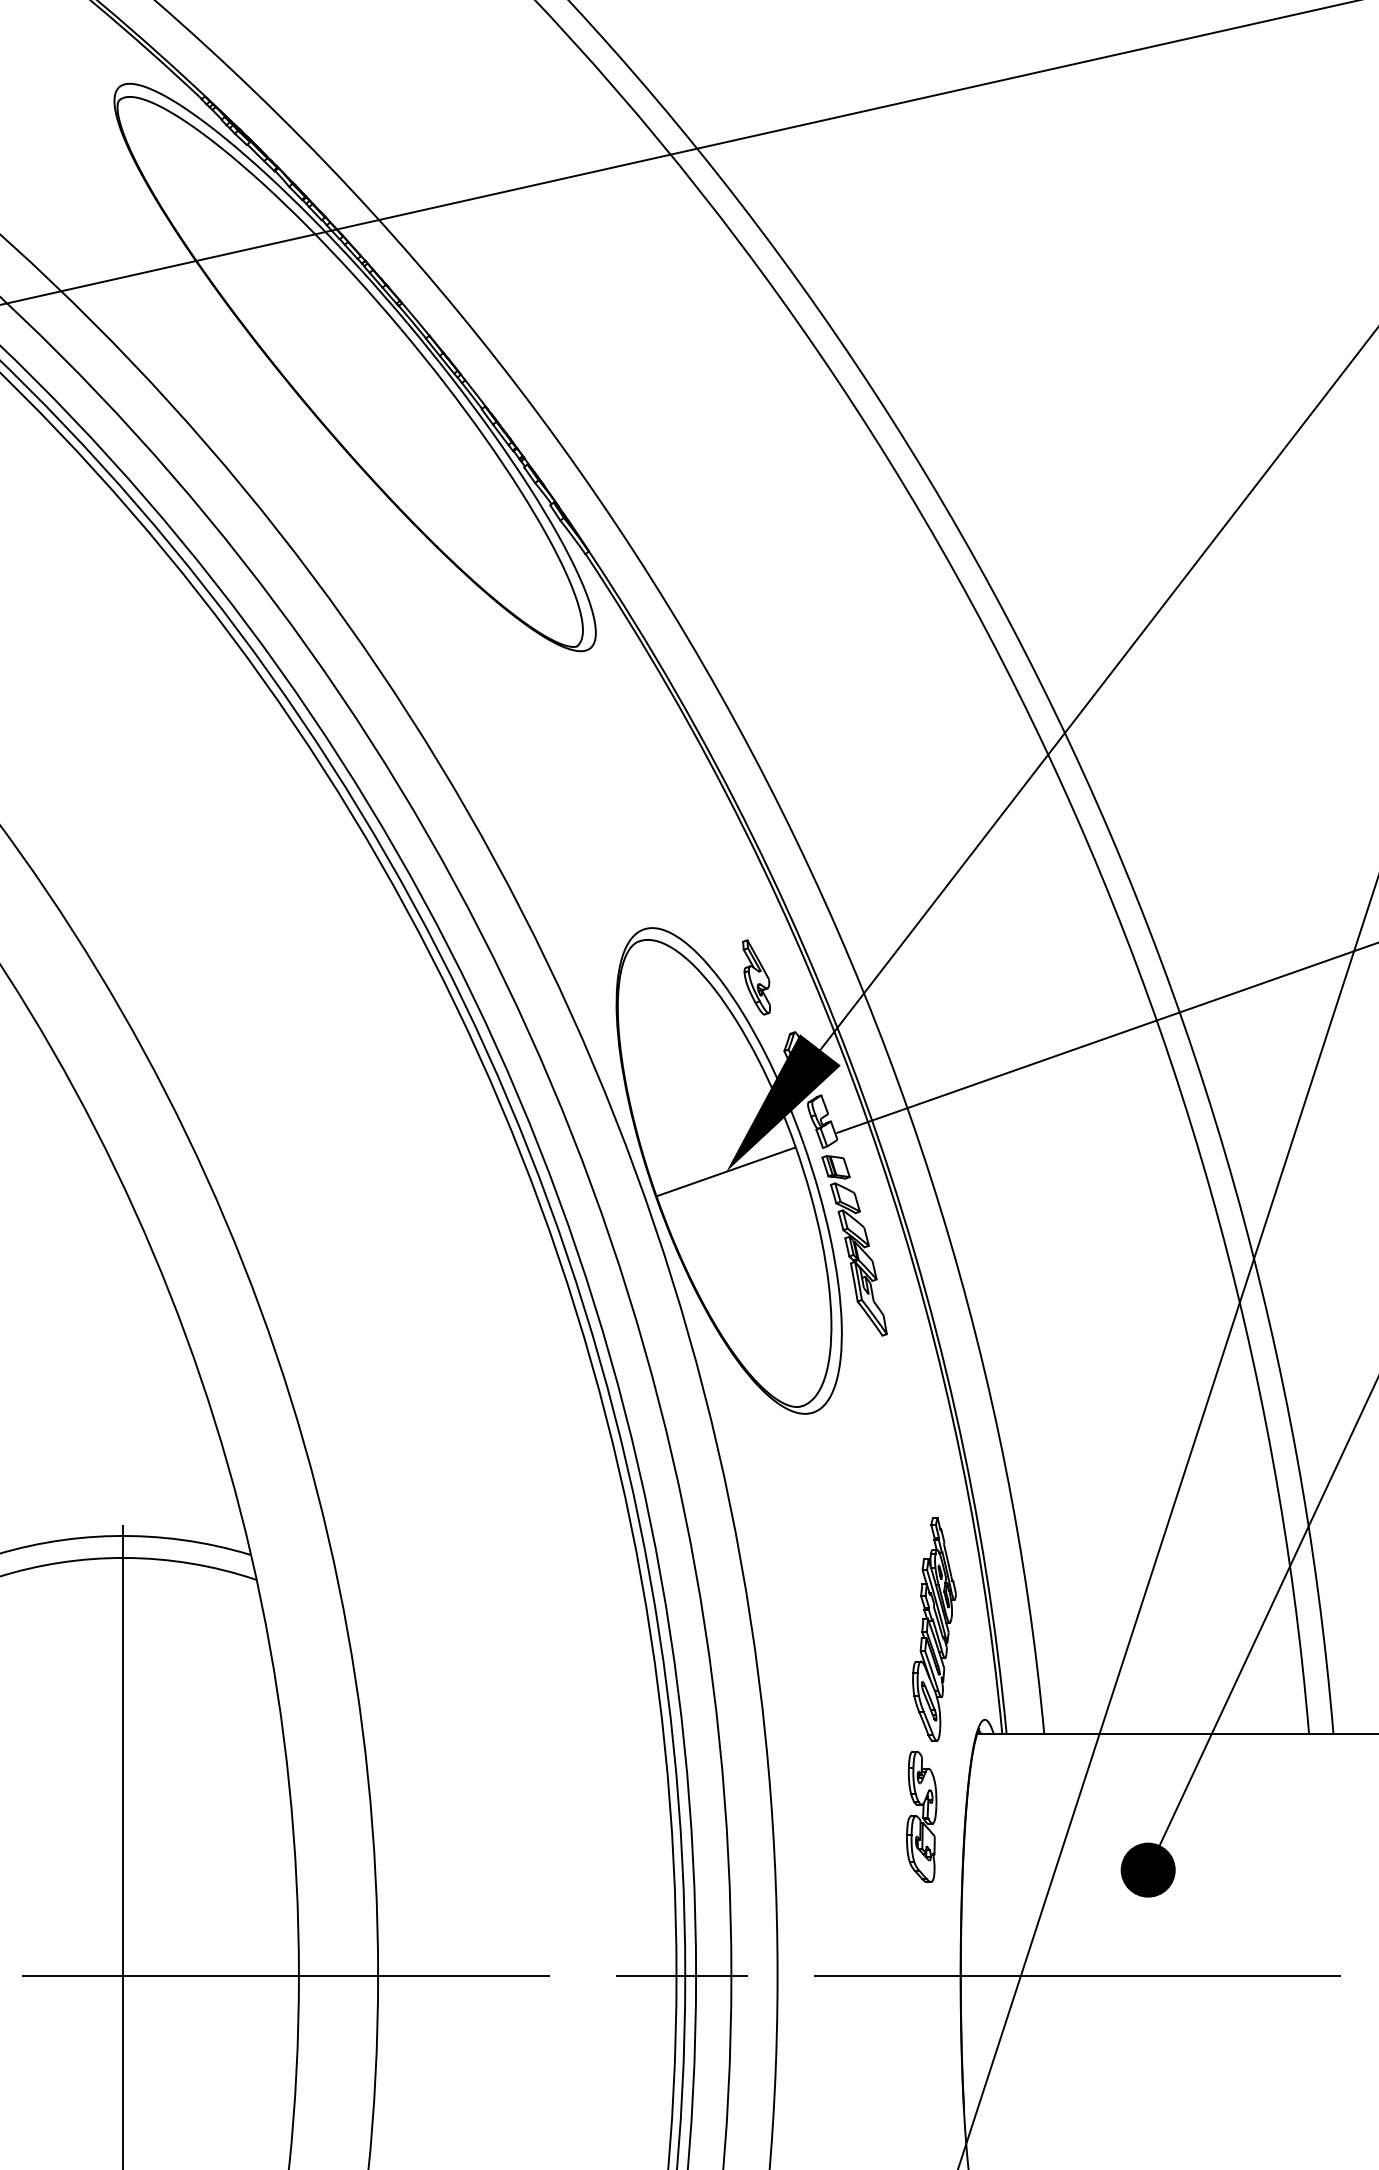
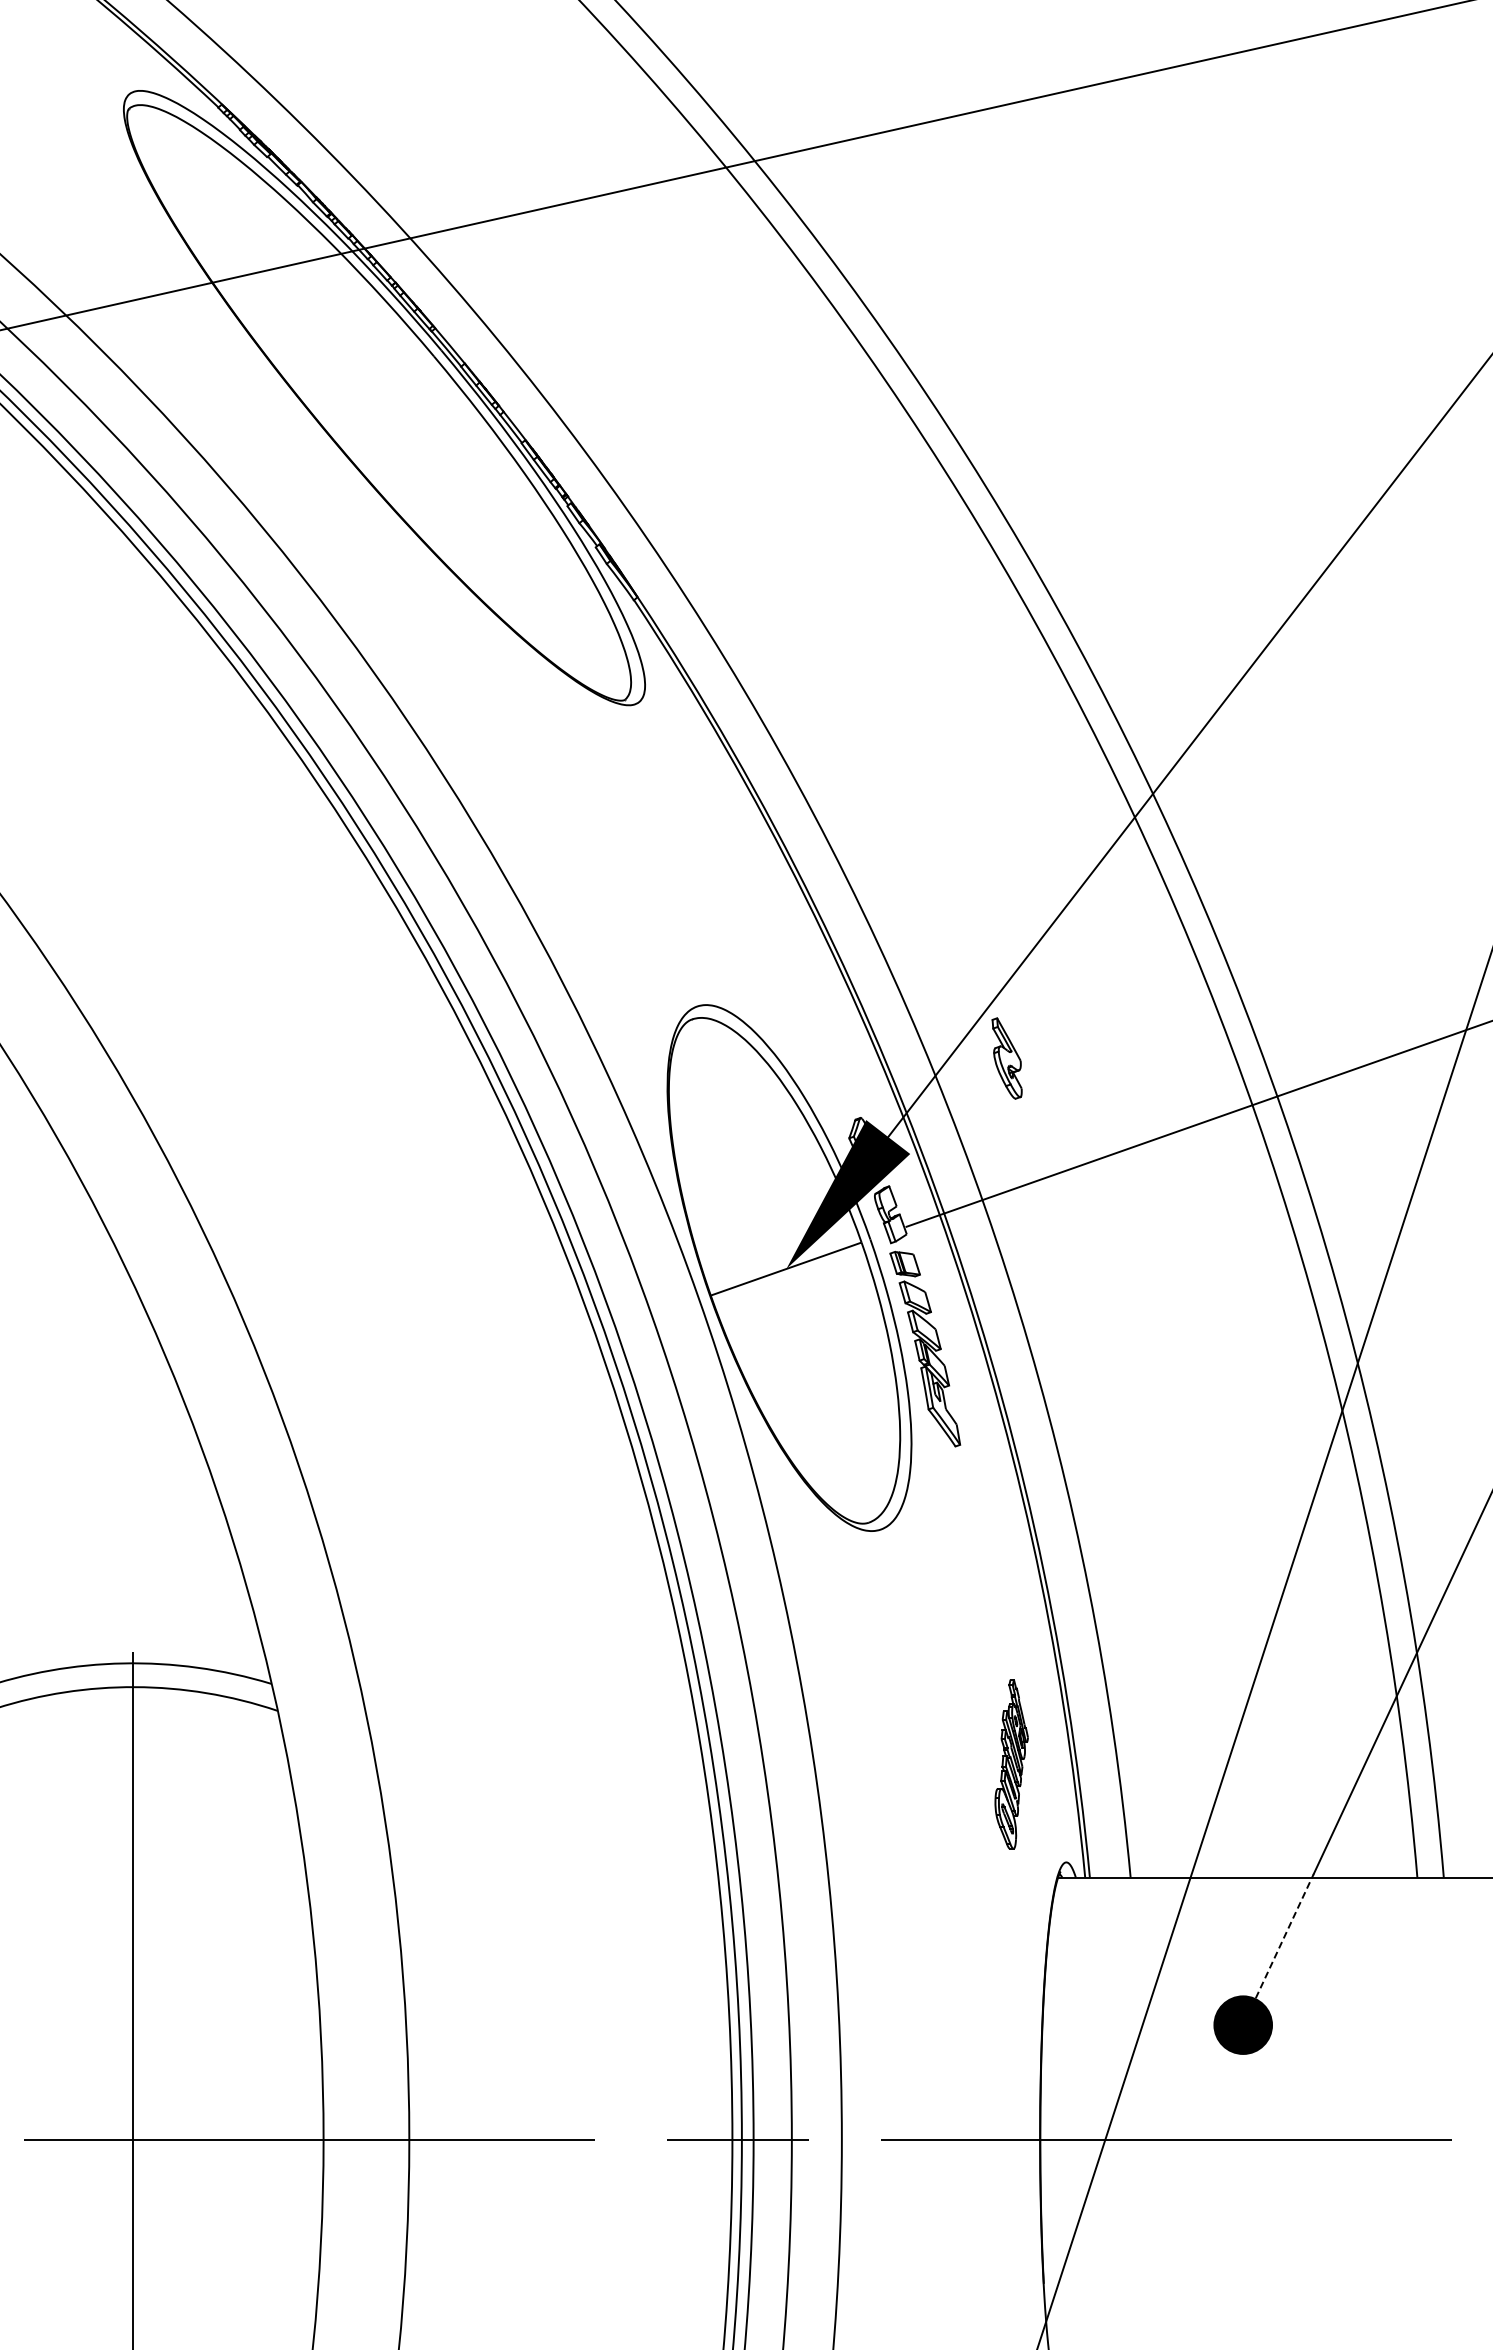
part: (755, 977) -> (1006, 1058), moved
part: (934, 1629) -> (1011, 1764), size x0.7
line: (1186, 1787) -> (1284, 1935), solid -> dashed
part: (921, 1816) -> (997, 1967), removed

